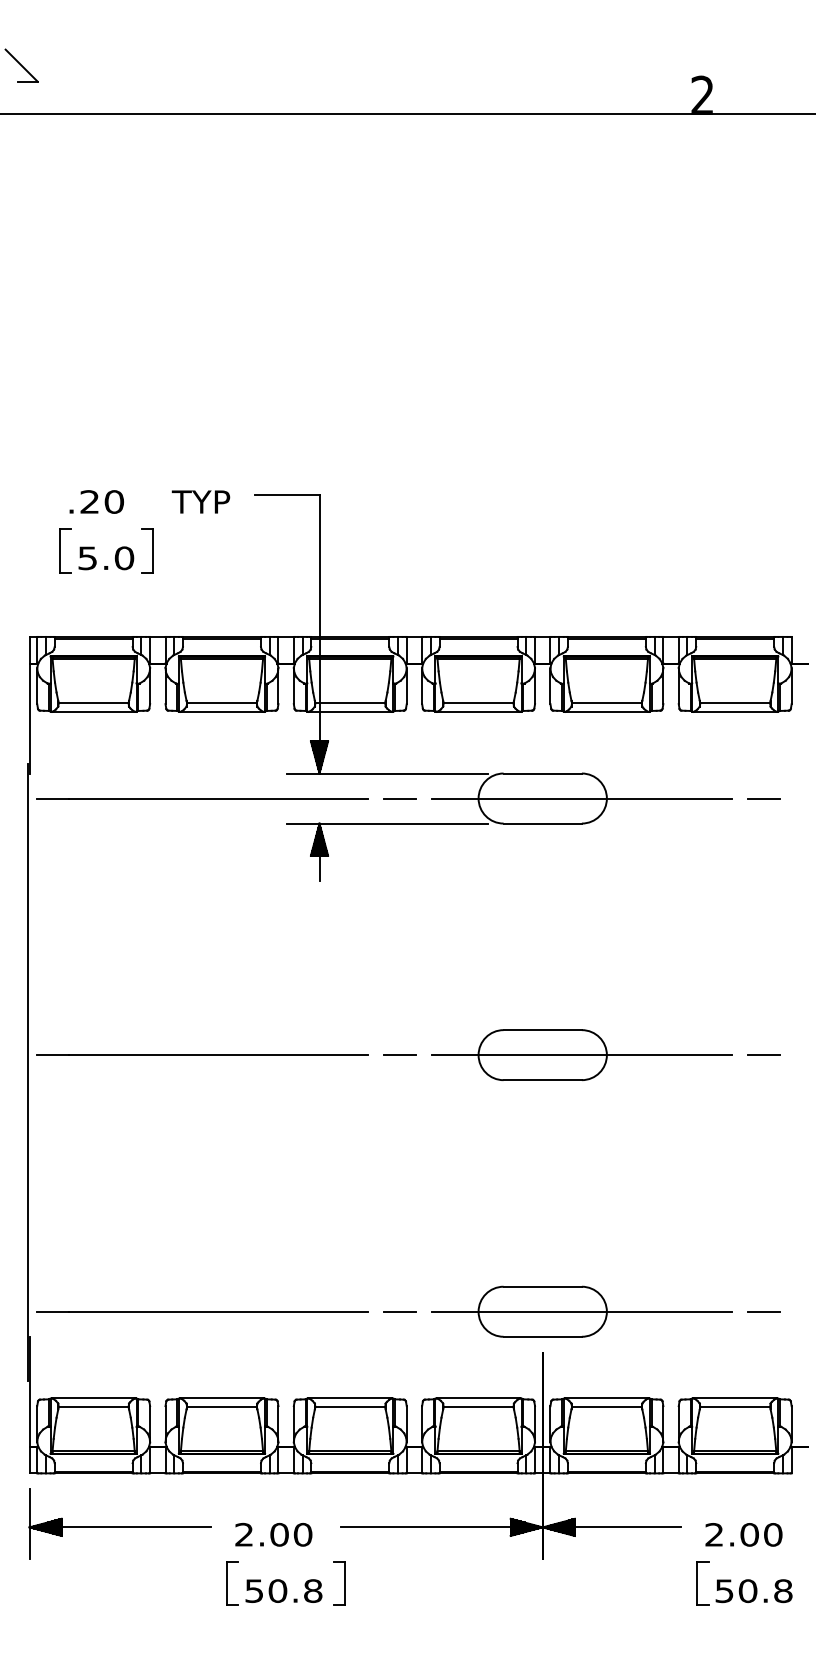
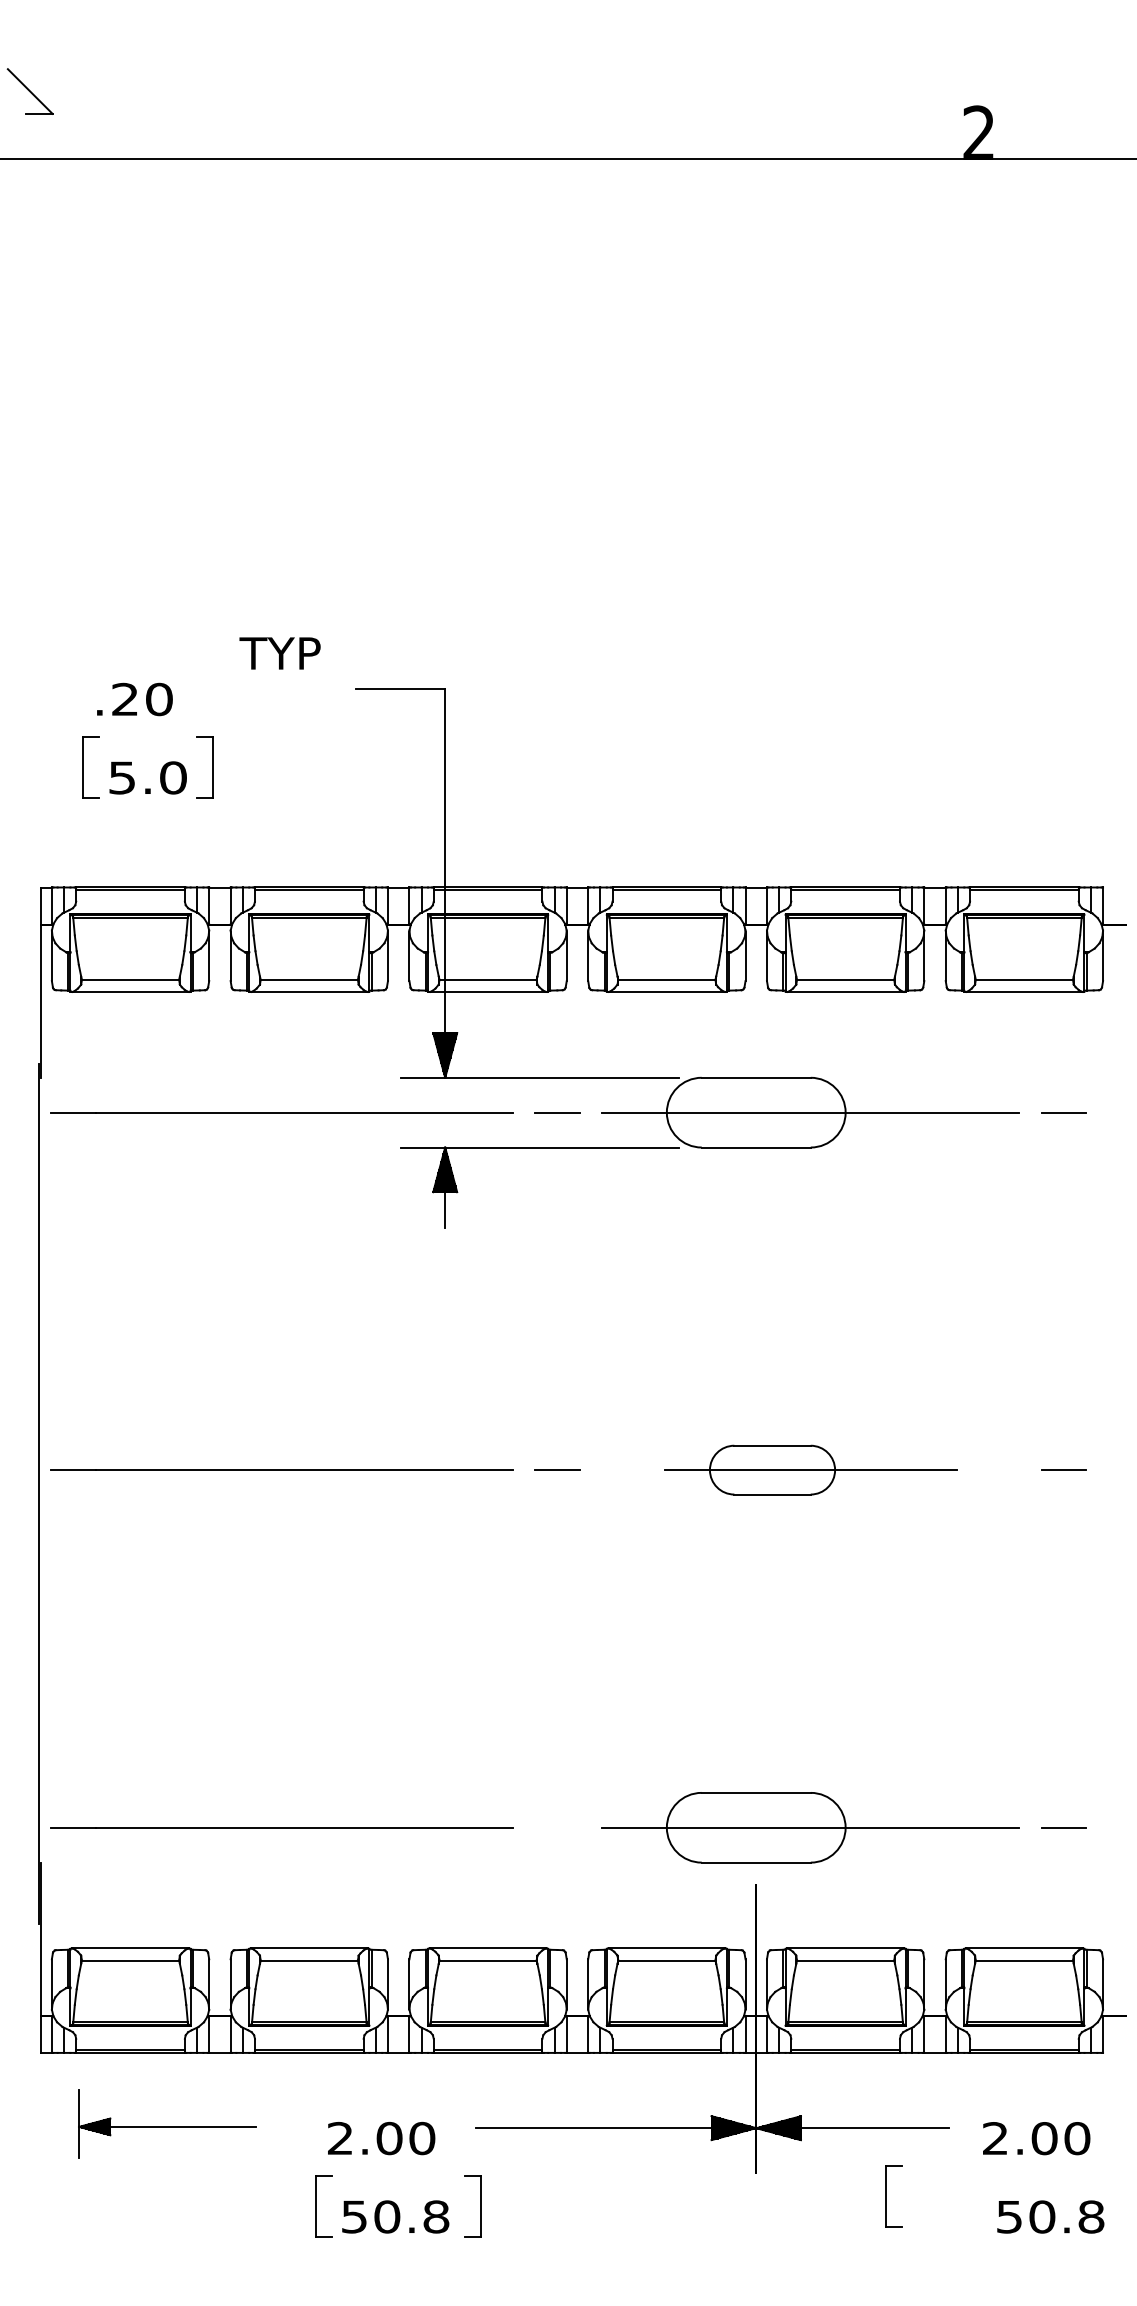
text: (200, 502) -> (279, 653), moved
part: (581, 1054) -> (810, 1469), size x0.7
line: (400, 1311) -> (557, 1827), removed
part: (120, 1524) -> (167, 2123), size x0.7
part: (697, 1583) -> (886, 2196), moved

